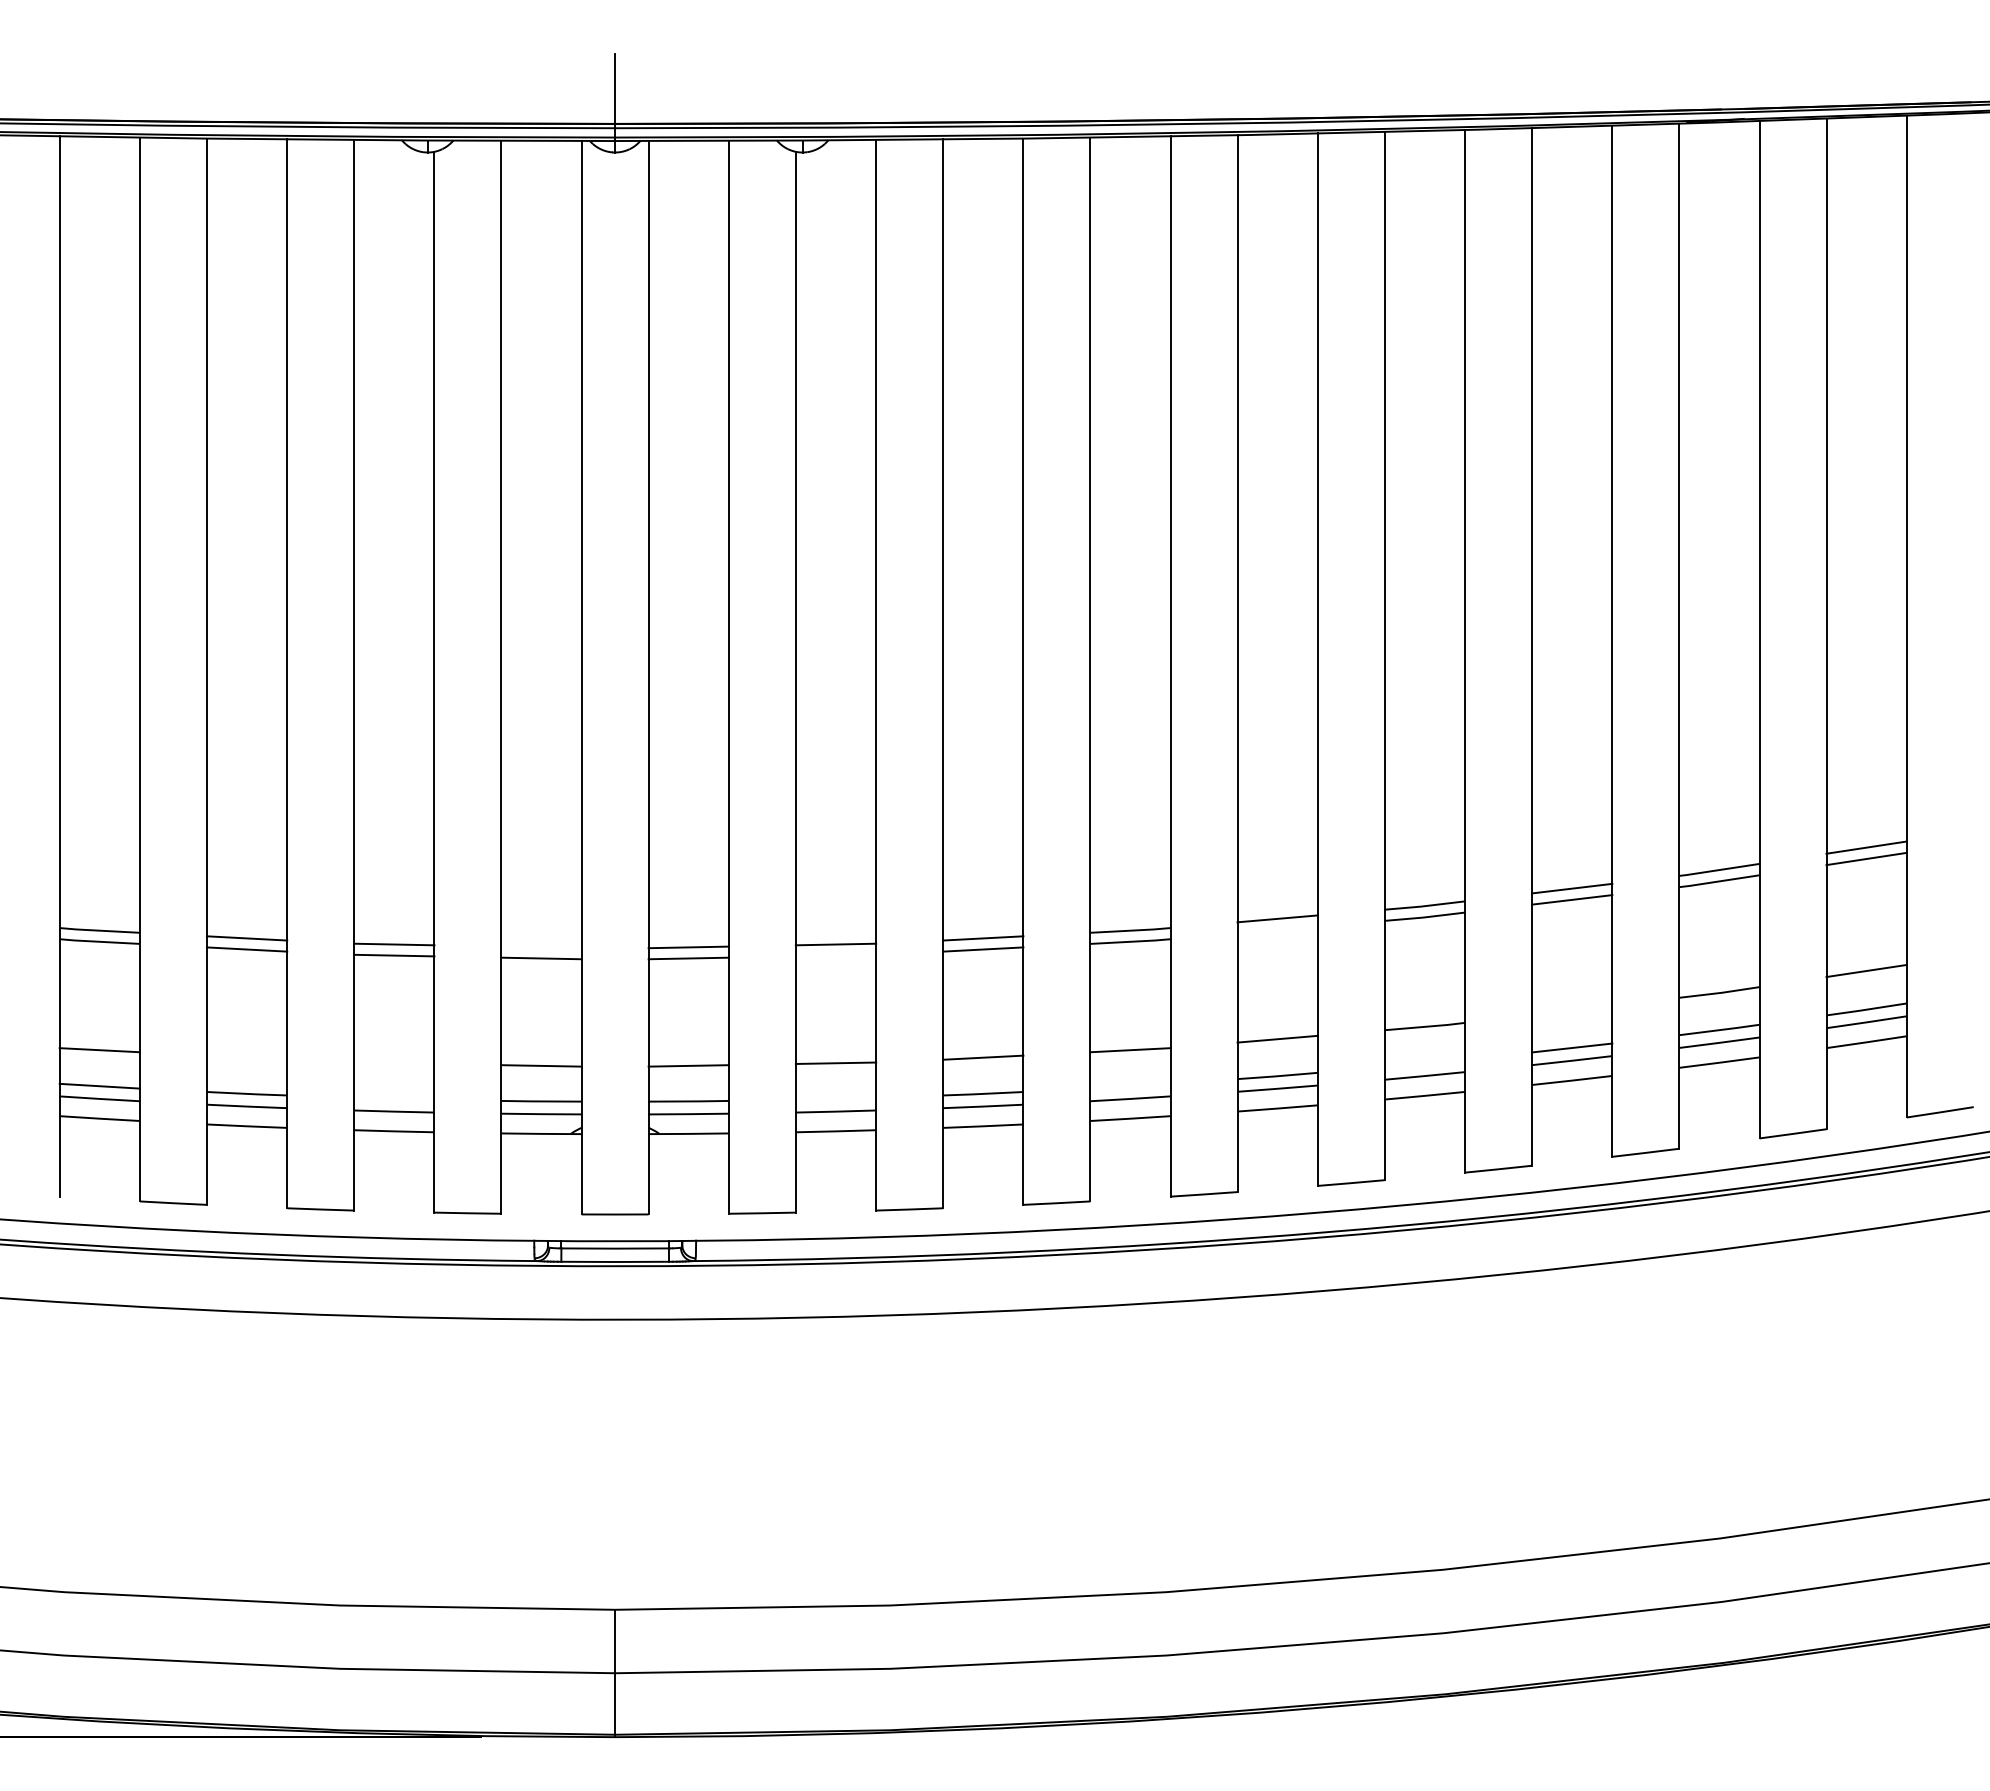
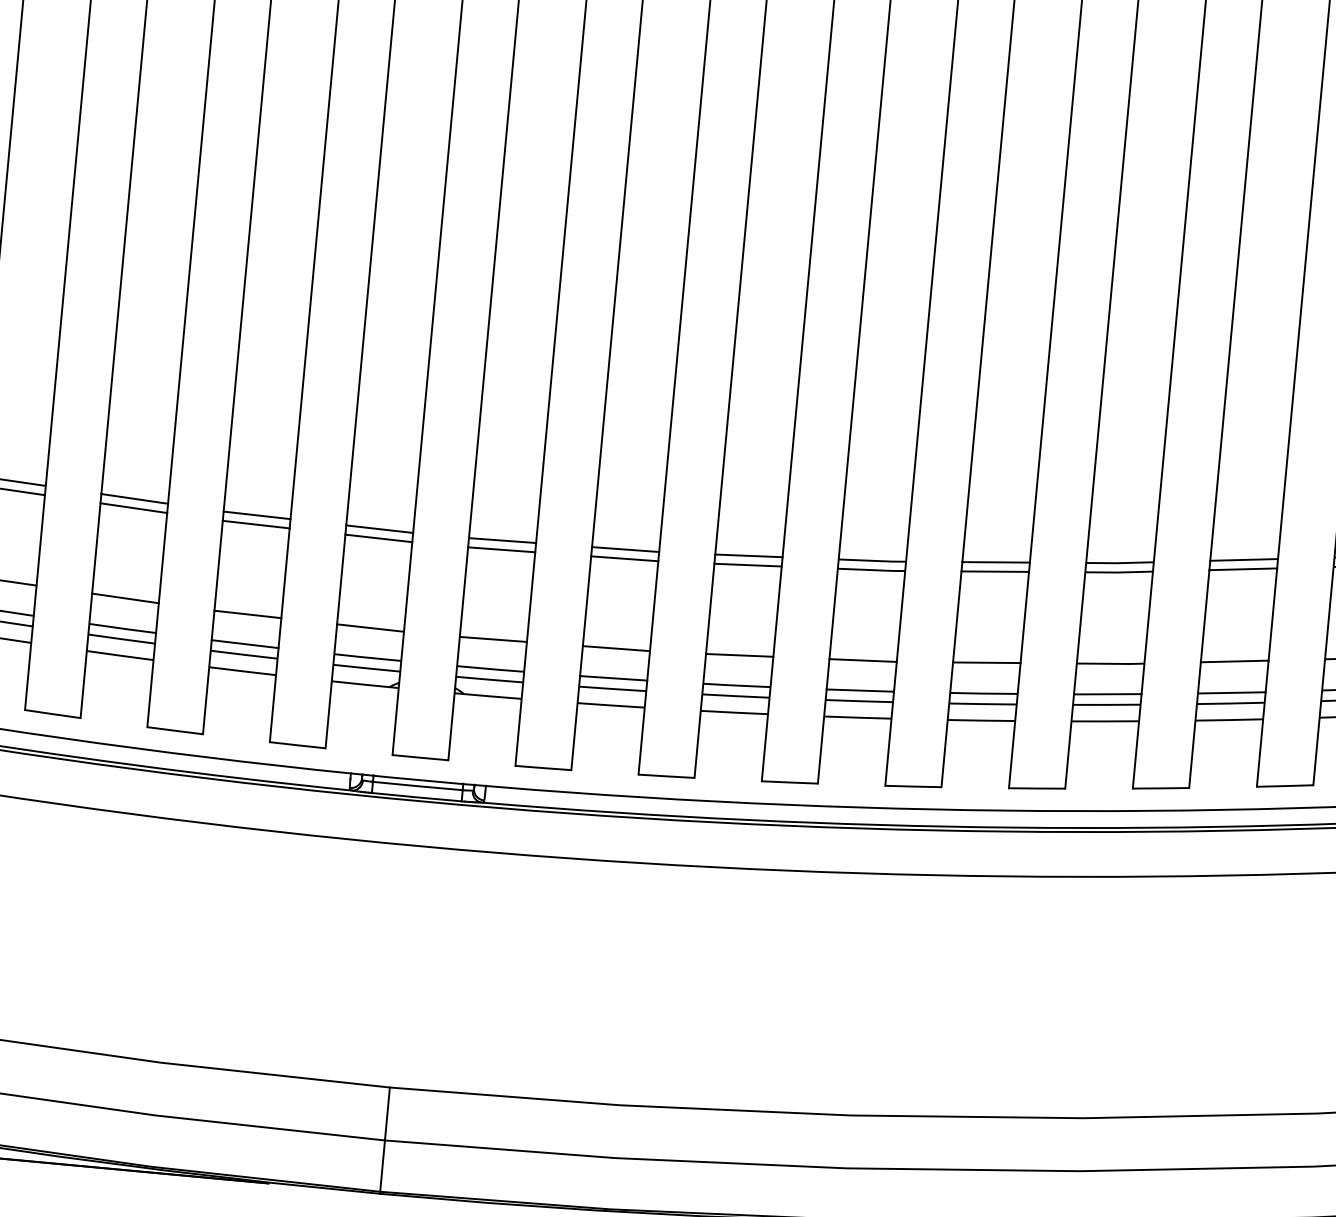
line: (1277, 929) -> (995, 571), added
line: (541, 947) -> (379, 529), added
line: (835, 955) -> (624, 558), added
line: (1572, 1010) -> (1234, 661), added
line: (246, 1057) -> (125, 598), added
line: (394, 1062) -> (248, 613), added
line: (1424, 1063) -> (1107, 694), added
line: (1130, 1085) -> (860, 689), added
line: (394, 1098) -> (245, 643), added
line: (835, 1098) -> (613, 677), added

